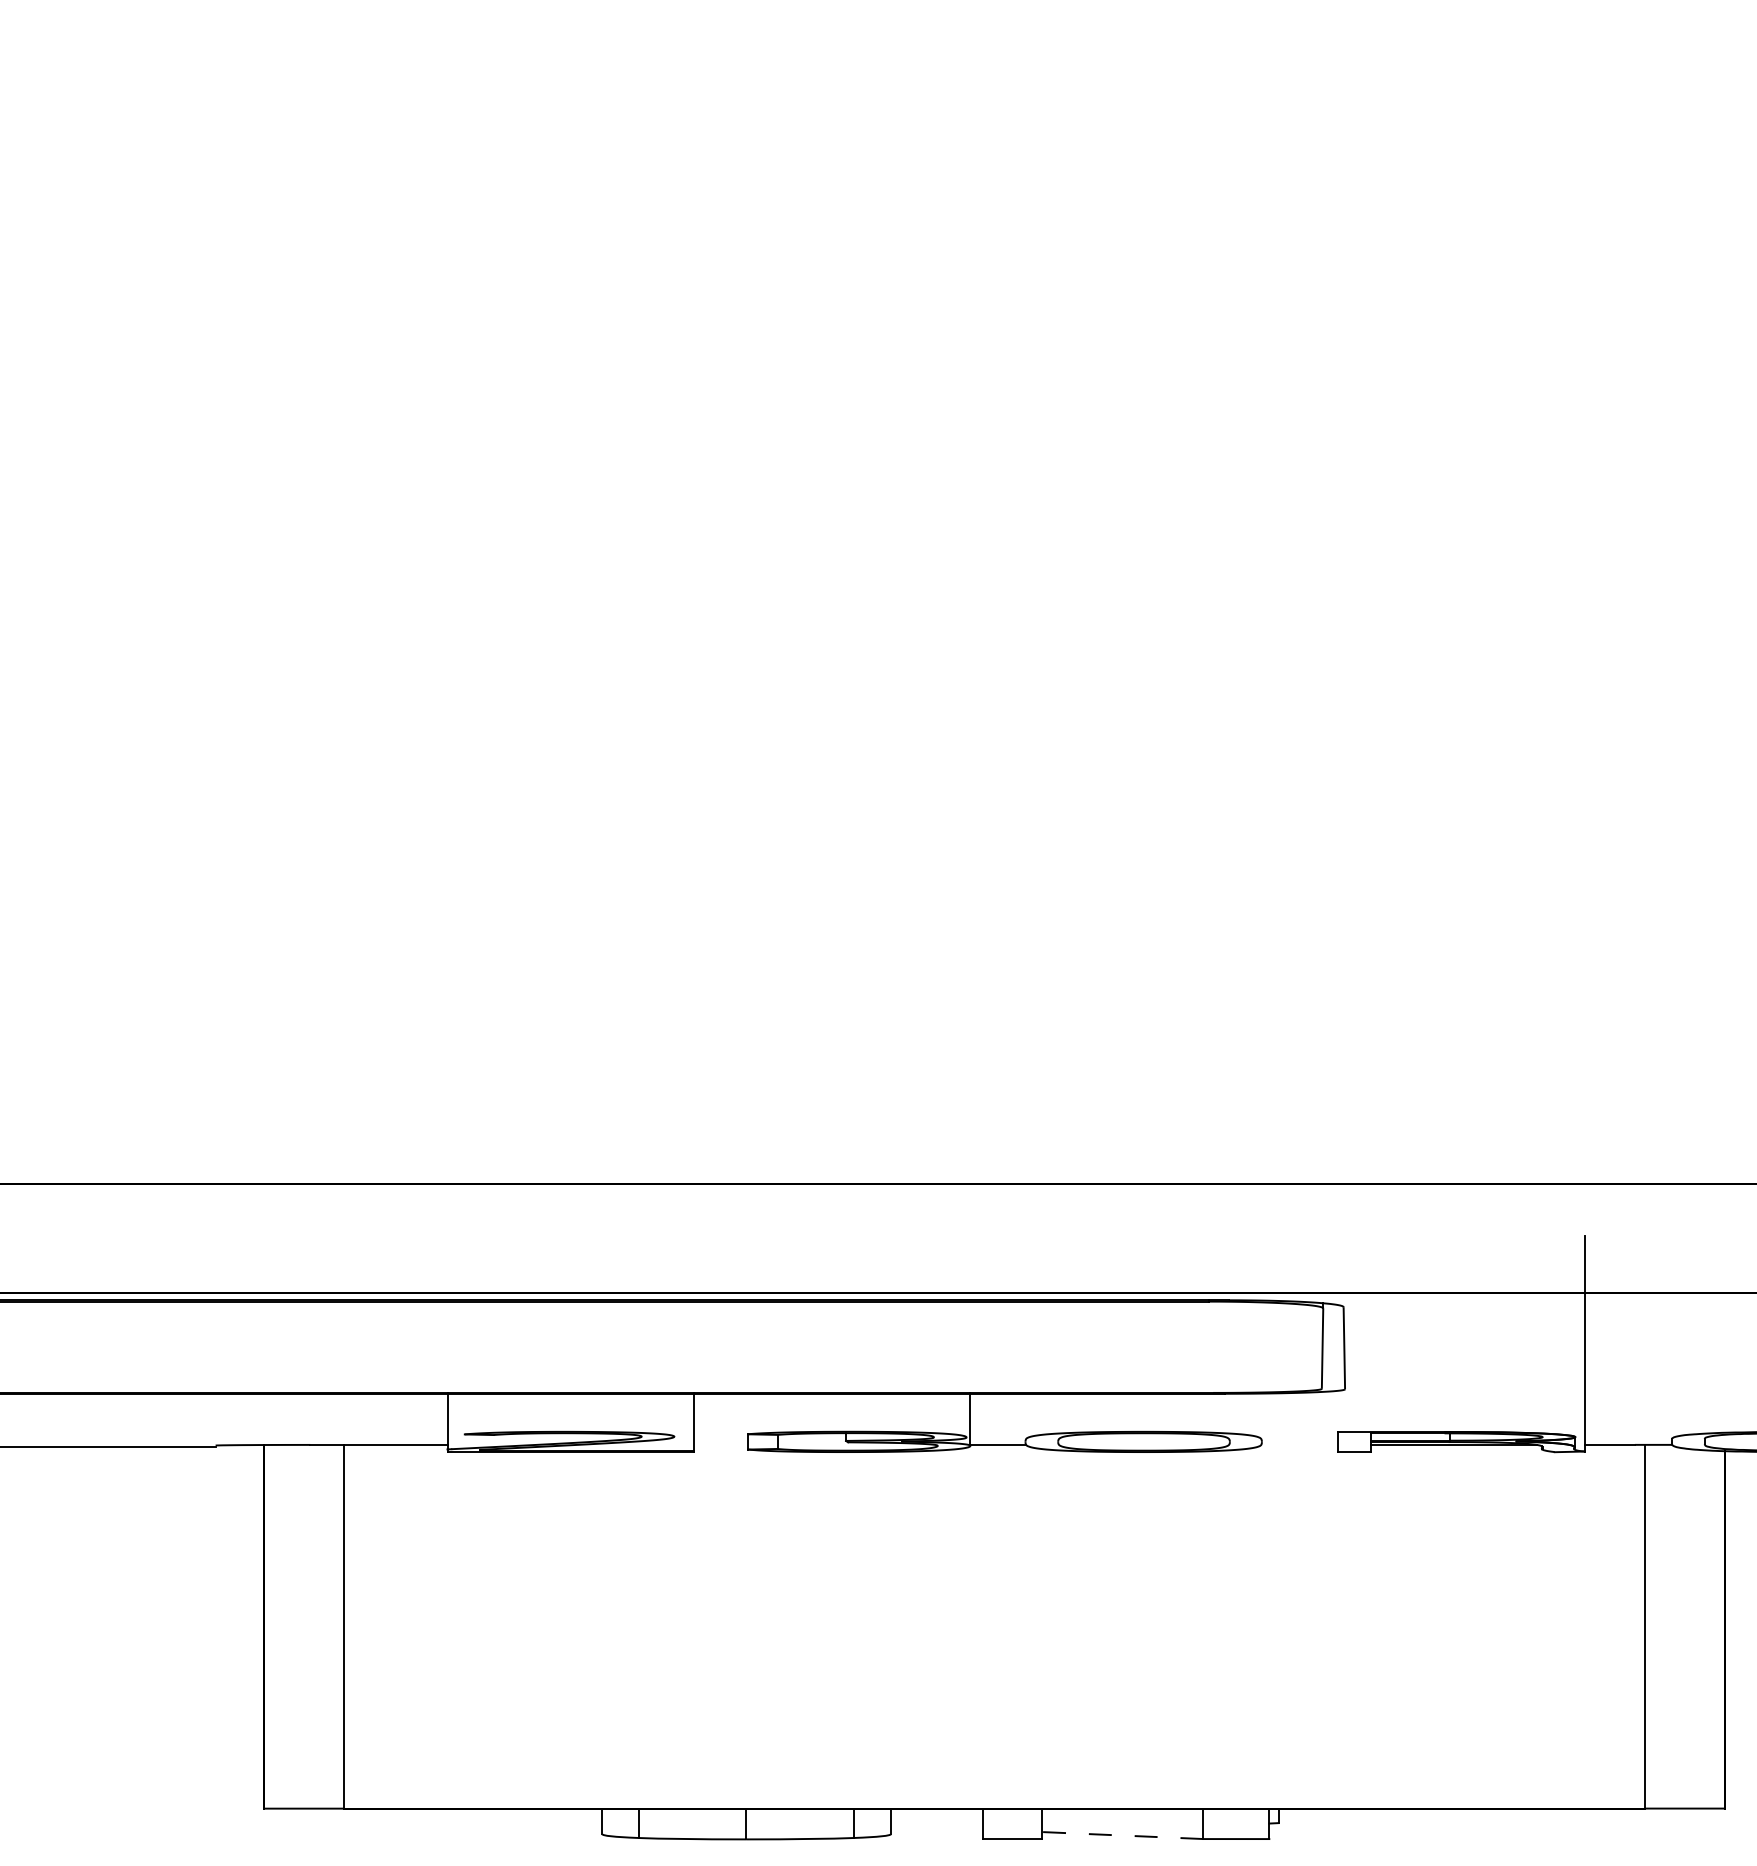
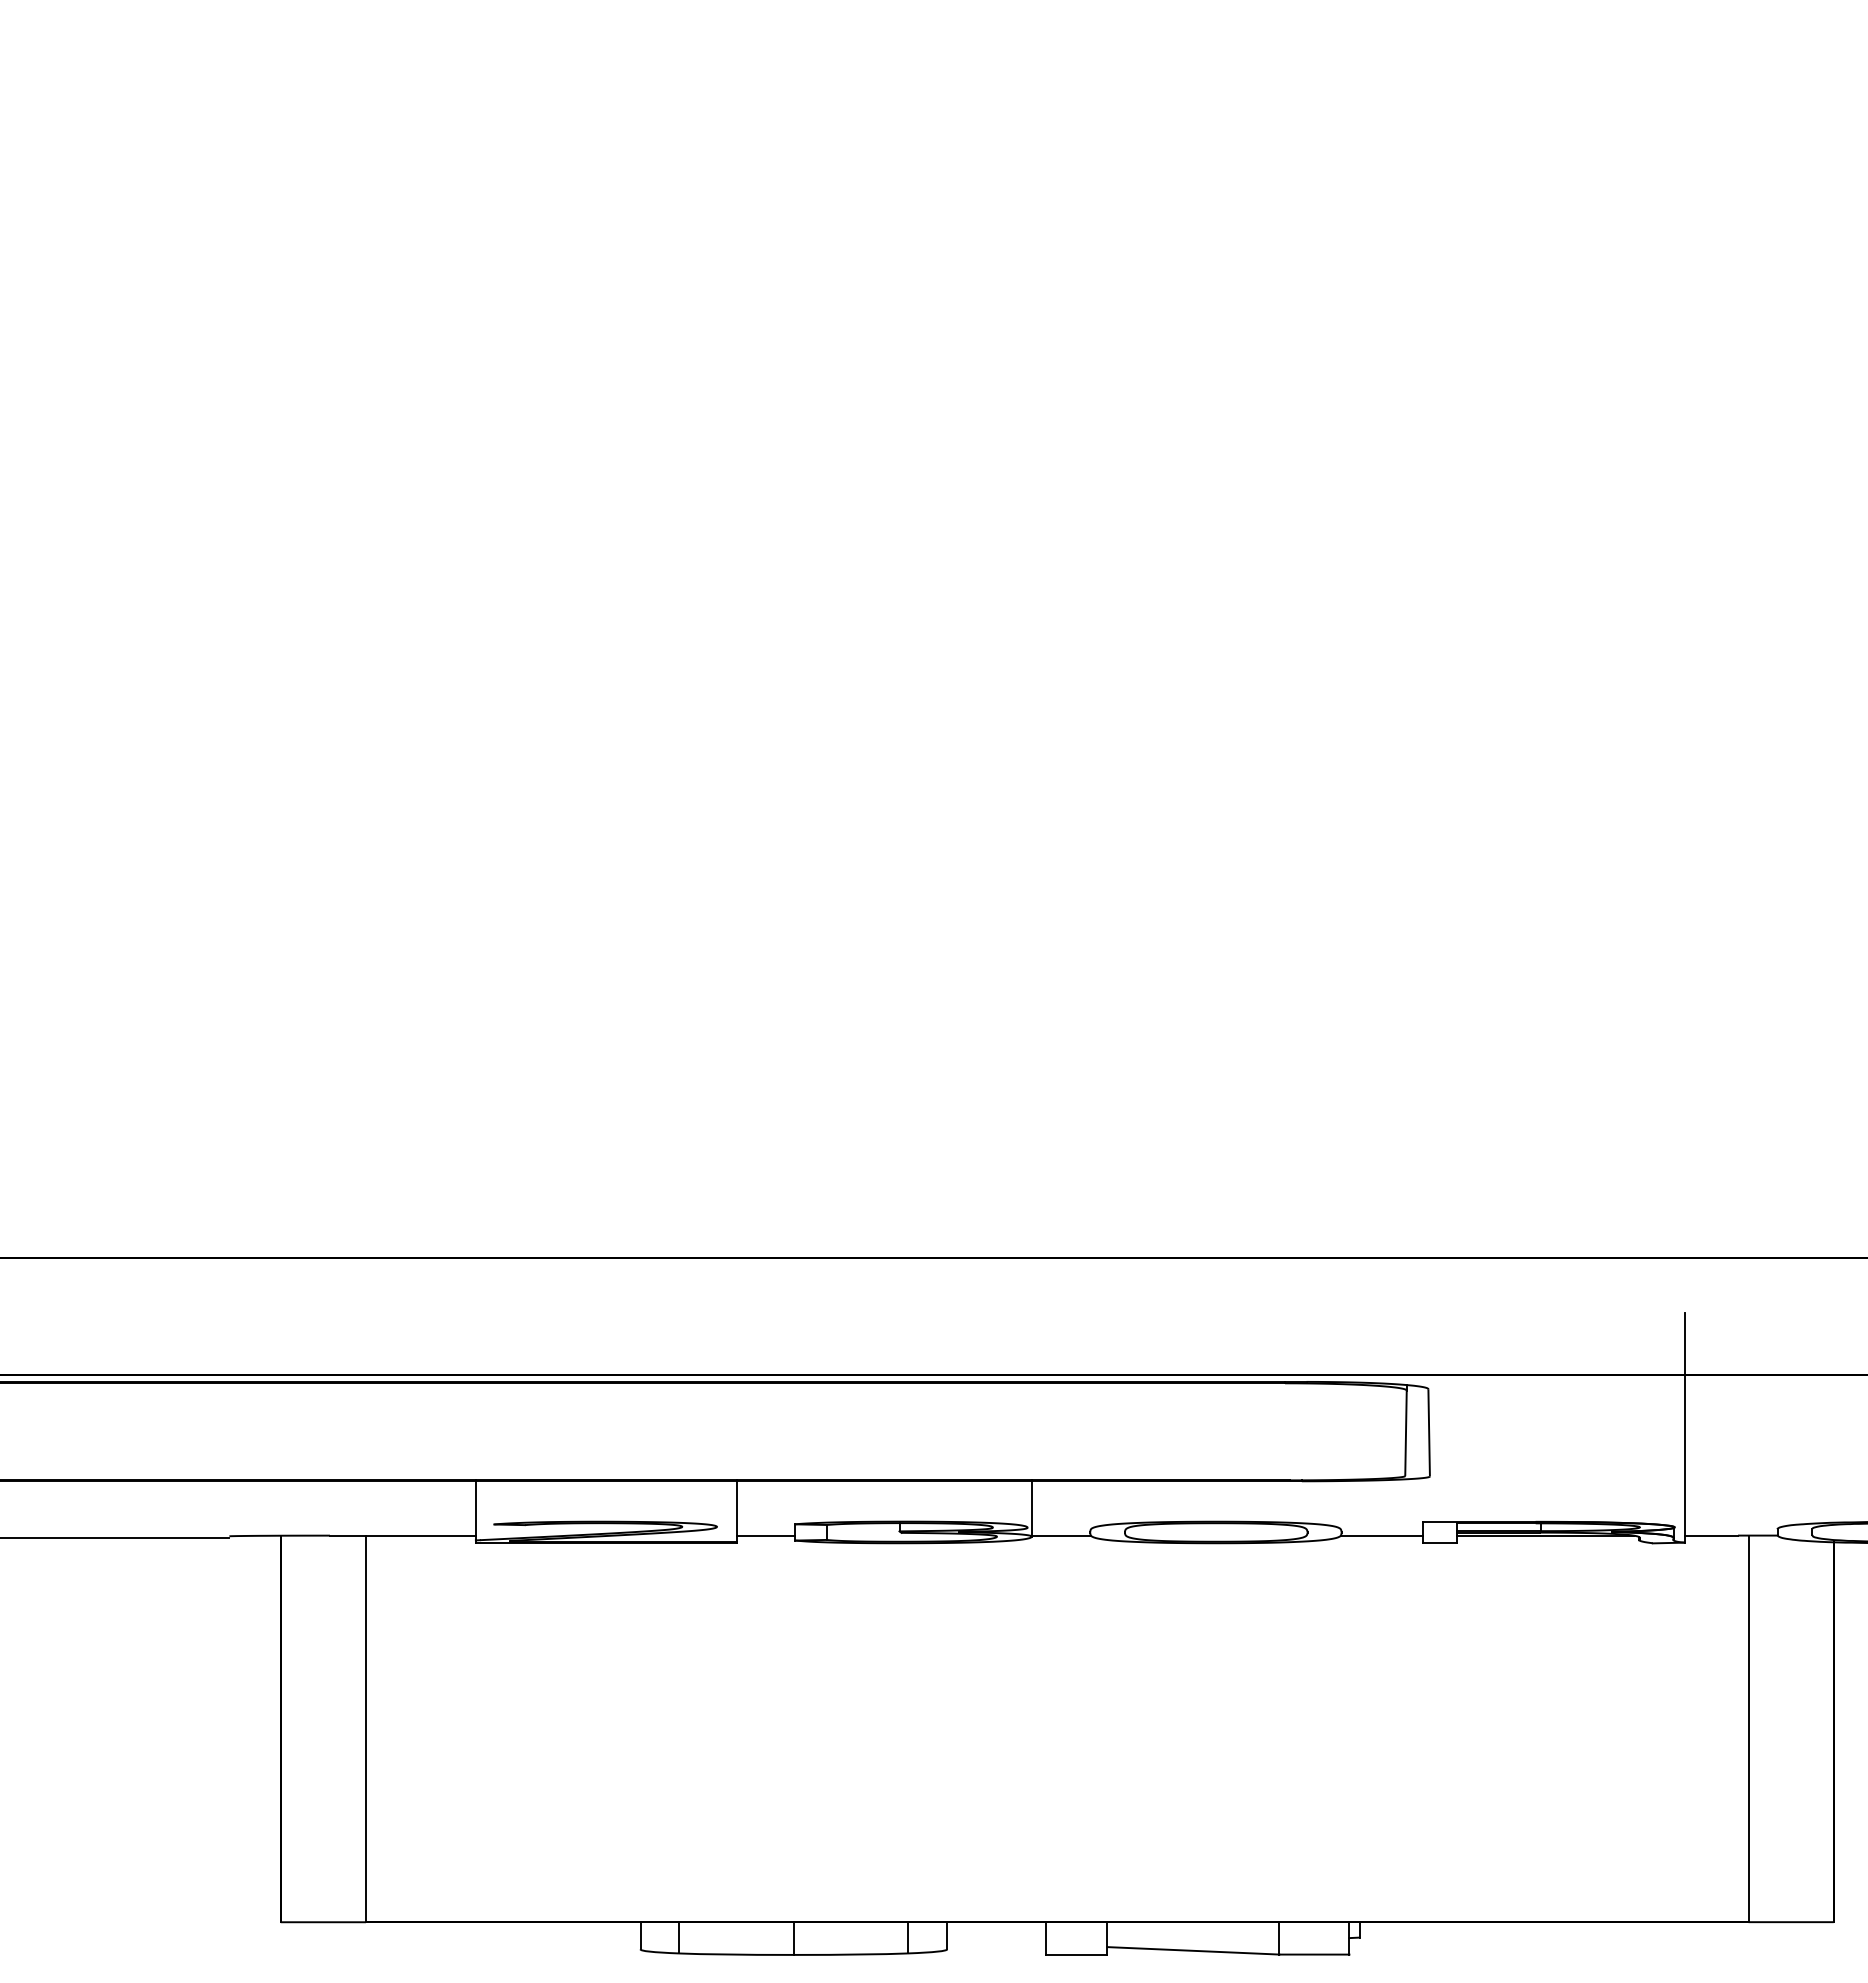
line: (720, 1444) -> (766, 1535), added
line: (1299, 1444) -> (1381, 1535), added
line: (1122, 1835) -> (1193, 1950), dashed -> solid

